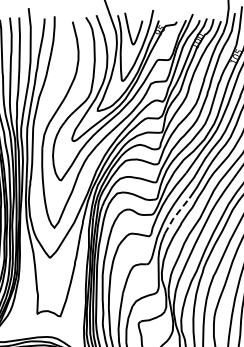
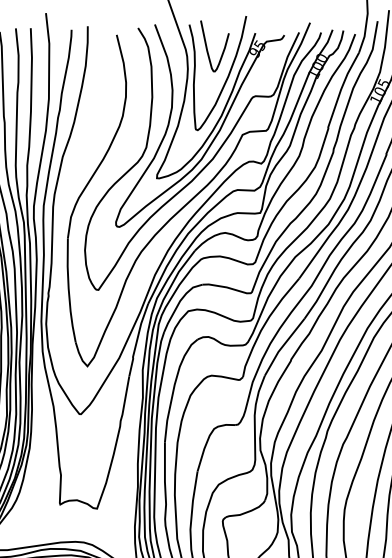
line: (175, 215) -> (282, 346), dashed -> solid

